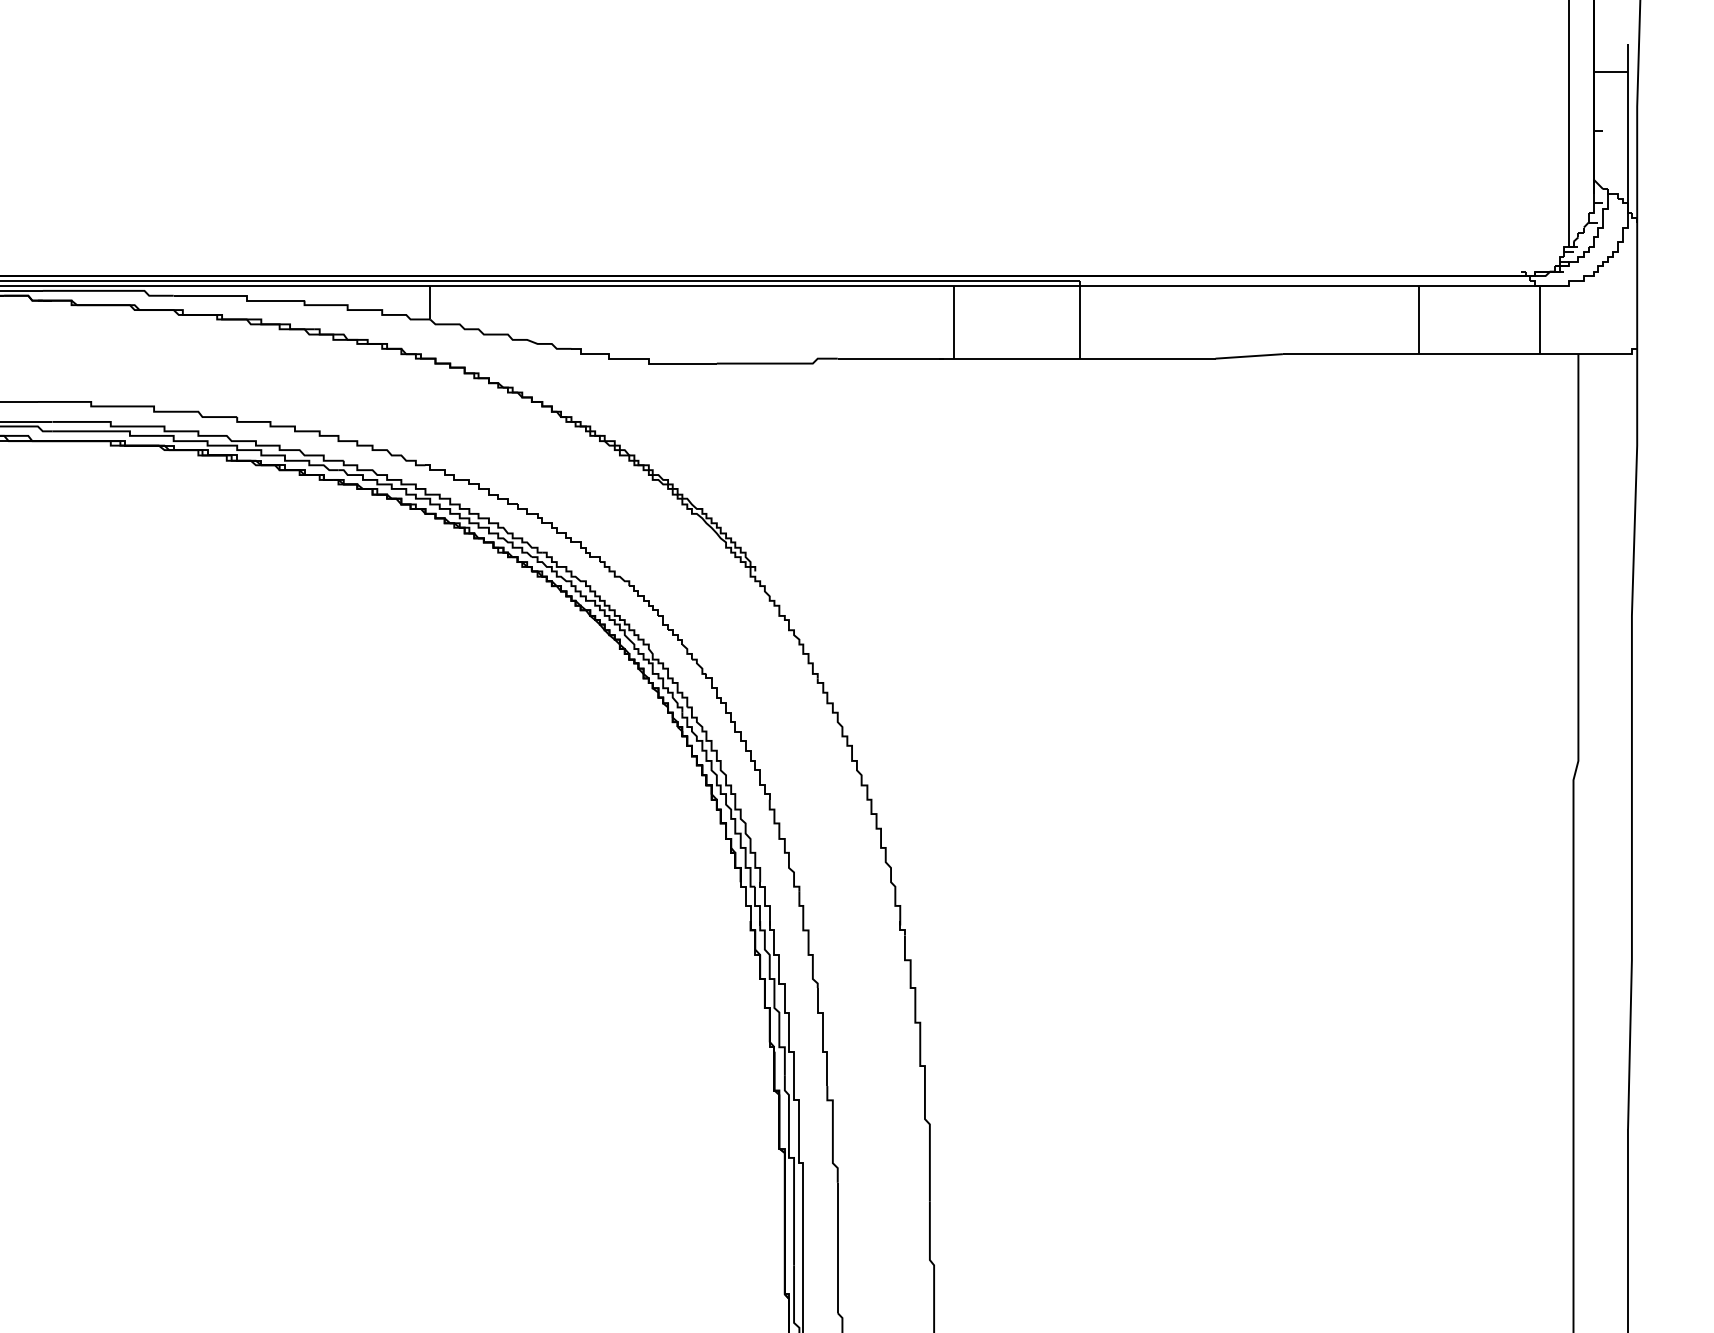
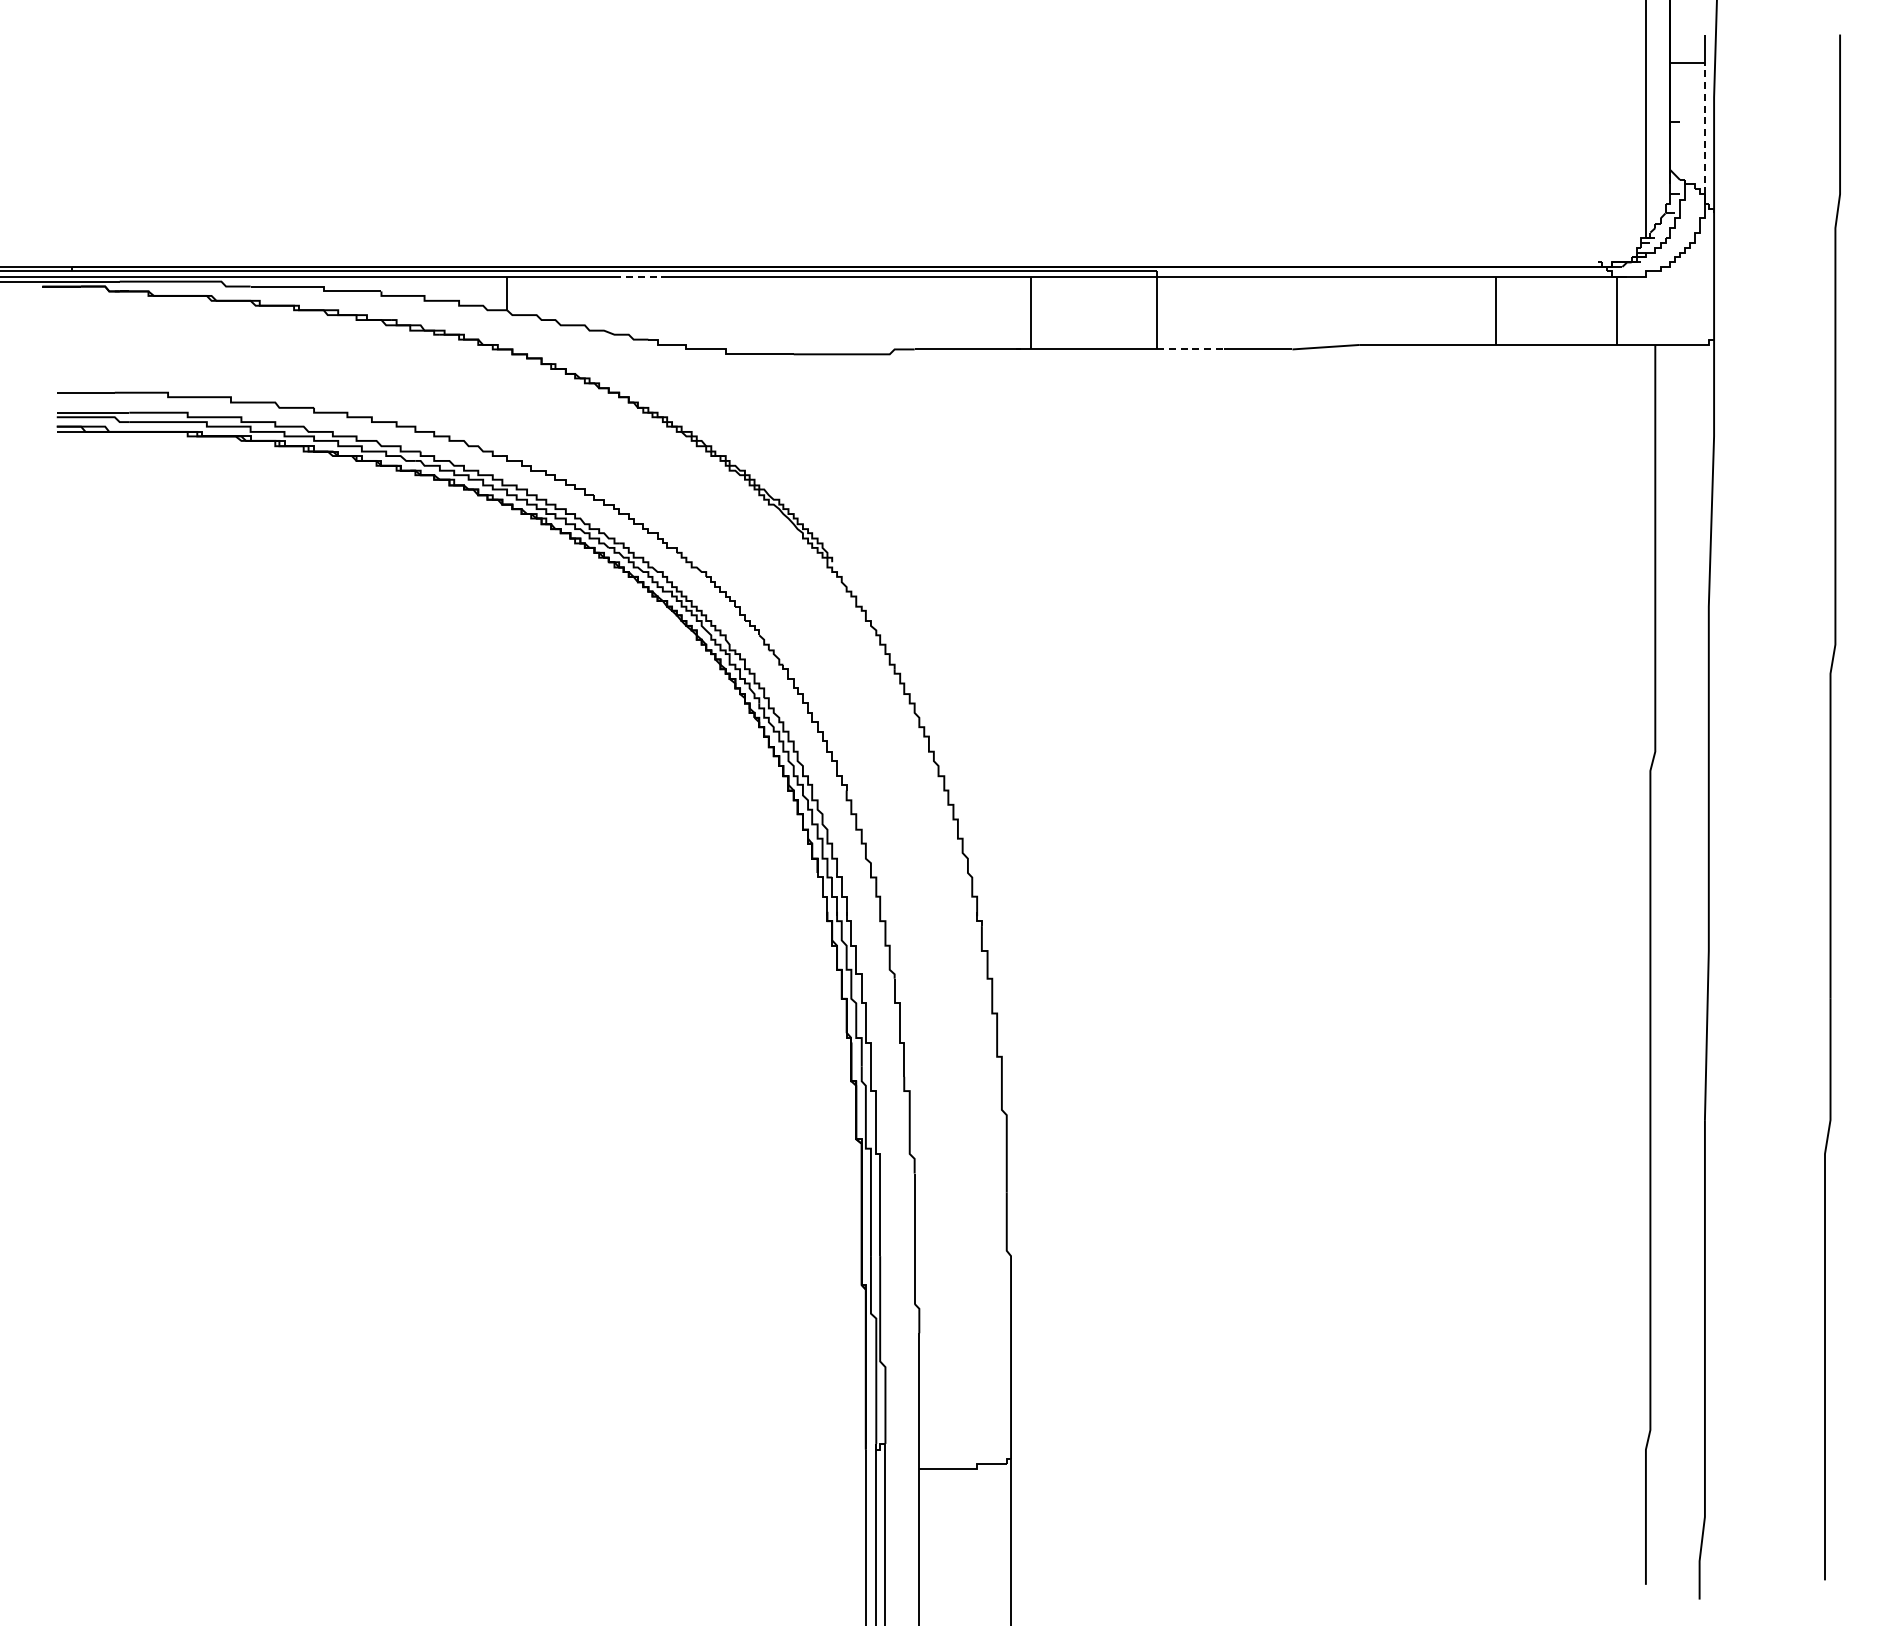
line: (1627, 137) -> (1704, 128), solid -> dashed
line: (564, 285) -> (641, 276), solid -> dashed
line: (1113, 358) -> (1190, 349), solid -> dashed

